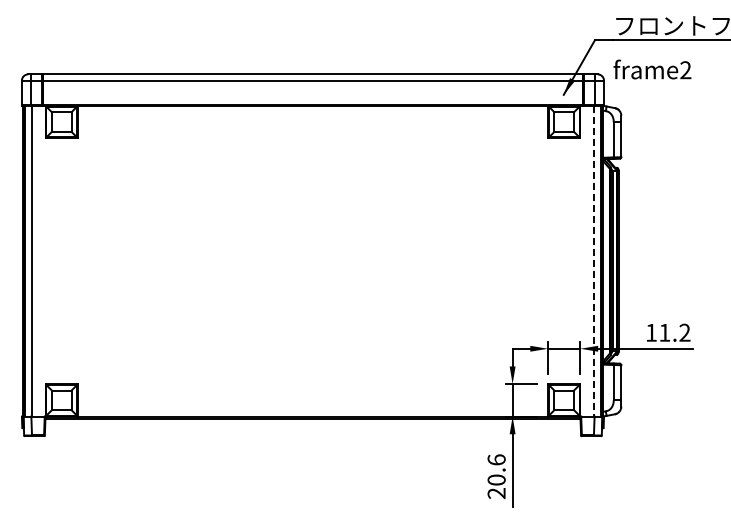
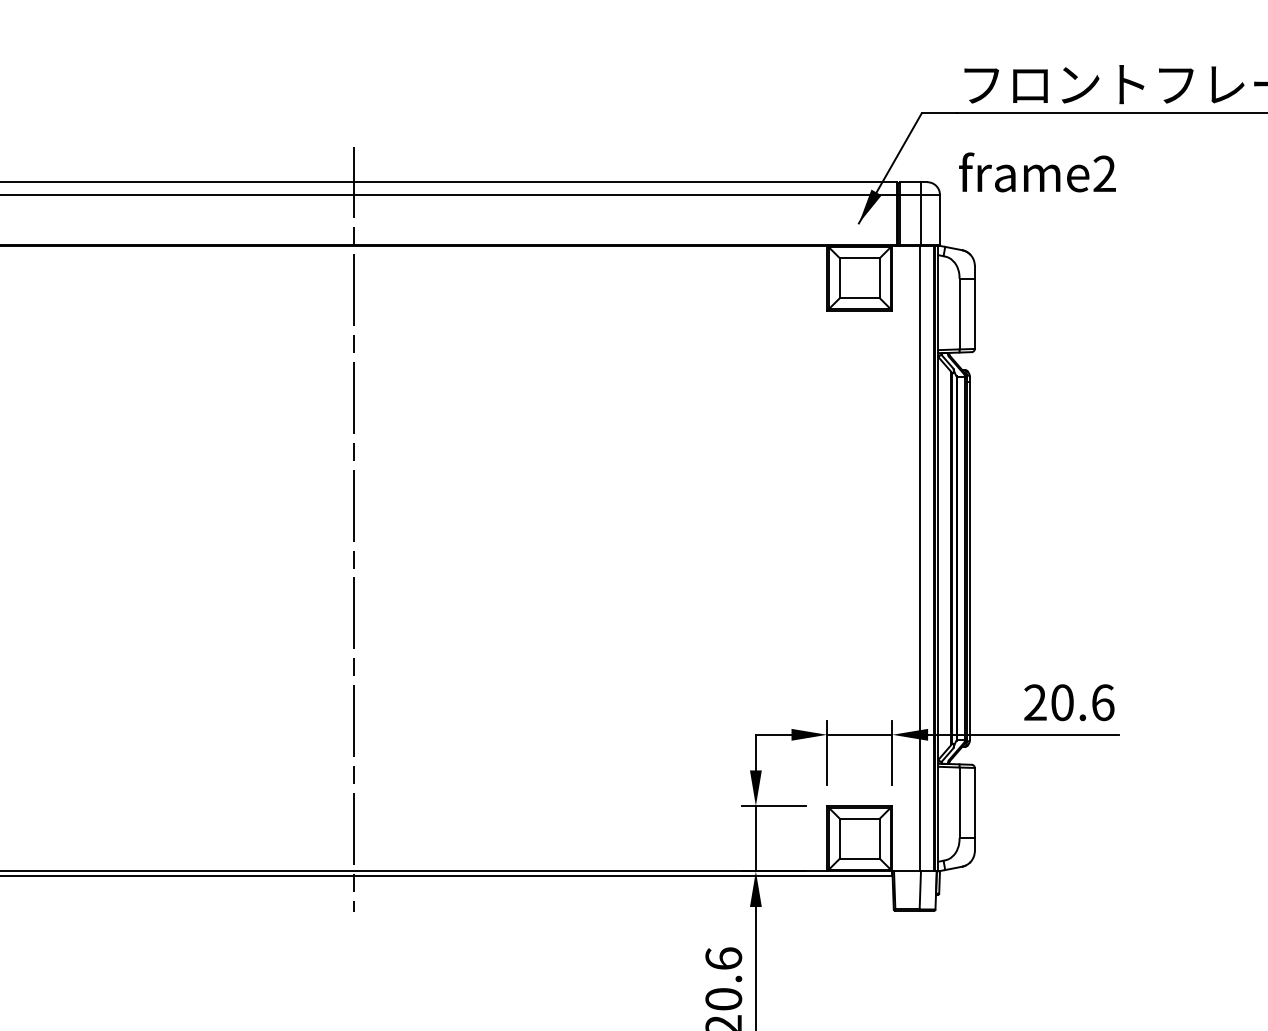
line: (312, 246) -> (352, 528), added
line: (594, 261) -> (920, 559), dashed -> solid
text: (668, 332) -> (1069, 702), 11.2 -> 20.6

